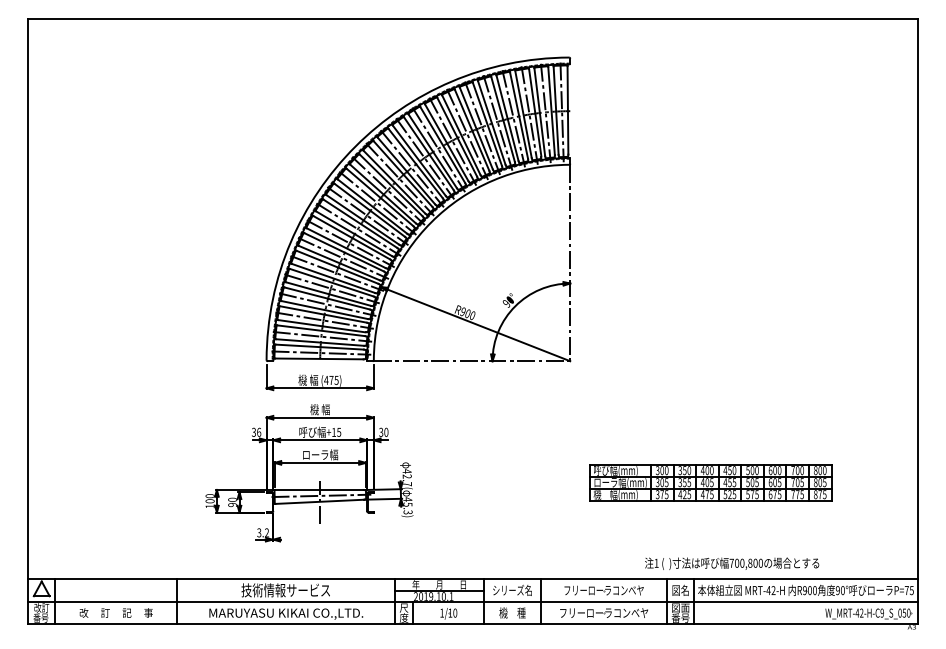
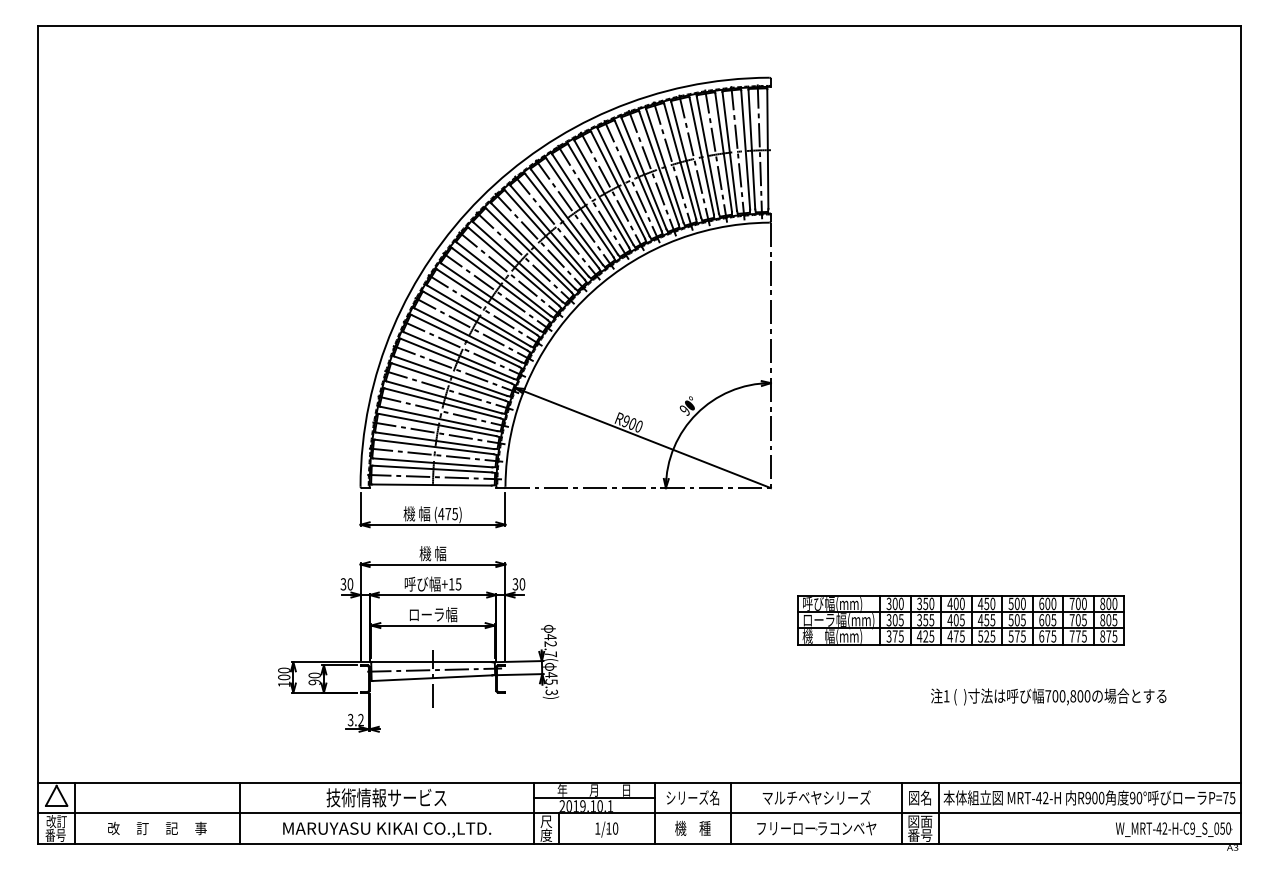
text: (259, 432) -> (350, 584), 36 -> 30
part: (710, 482) -> (960, 620), moved
text: (731, 563) -> (1048, 696), moved
text: (603, 590) -> (816, 797), フリーローラコンベヤ -> マルチベヤシリーズ

